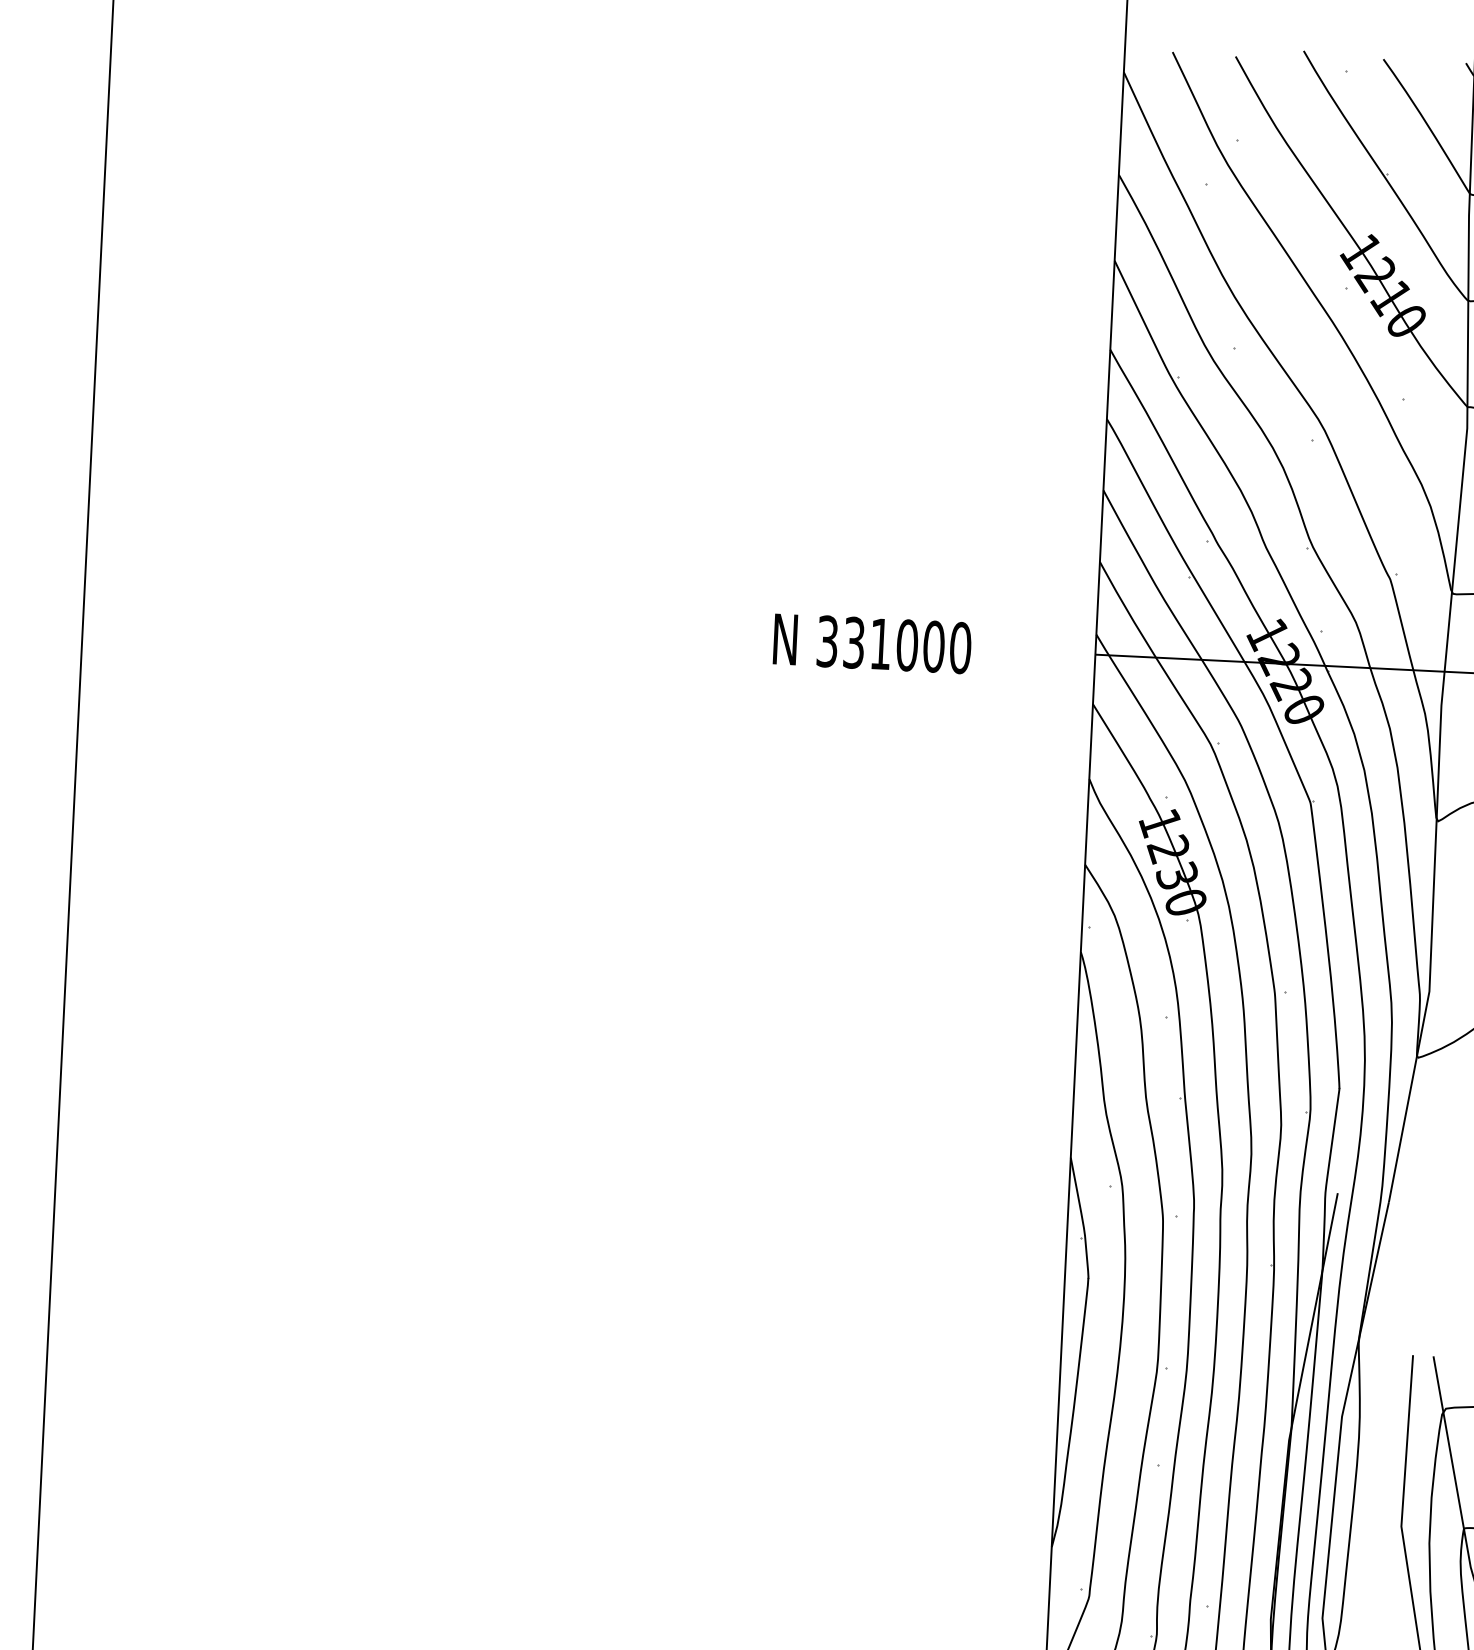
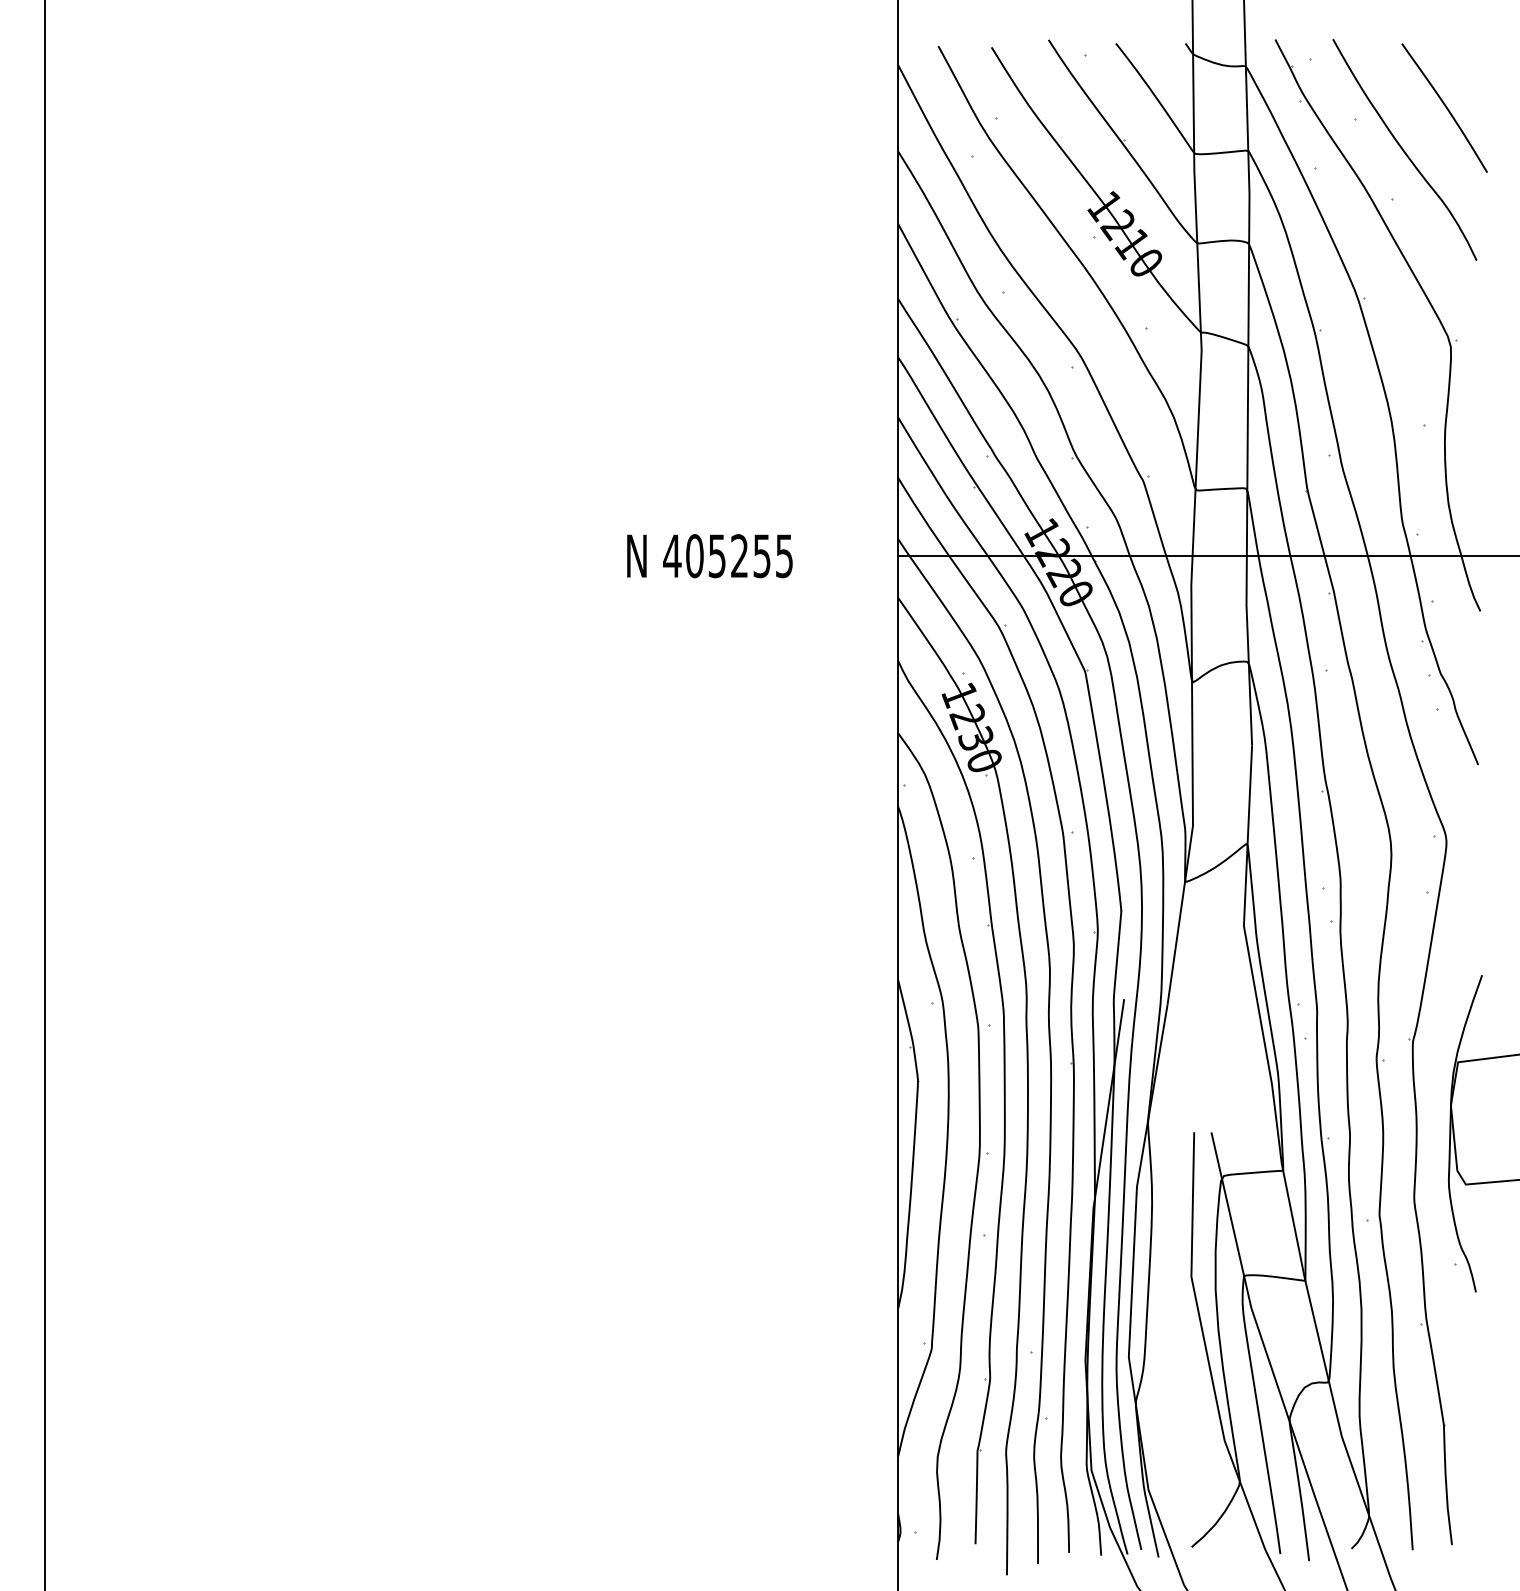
text: (894, 645) -> (728, 556), 331000 -> 405255

